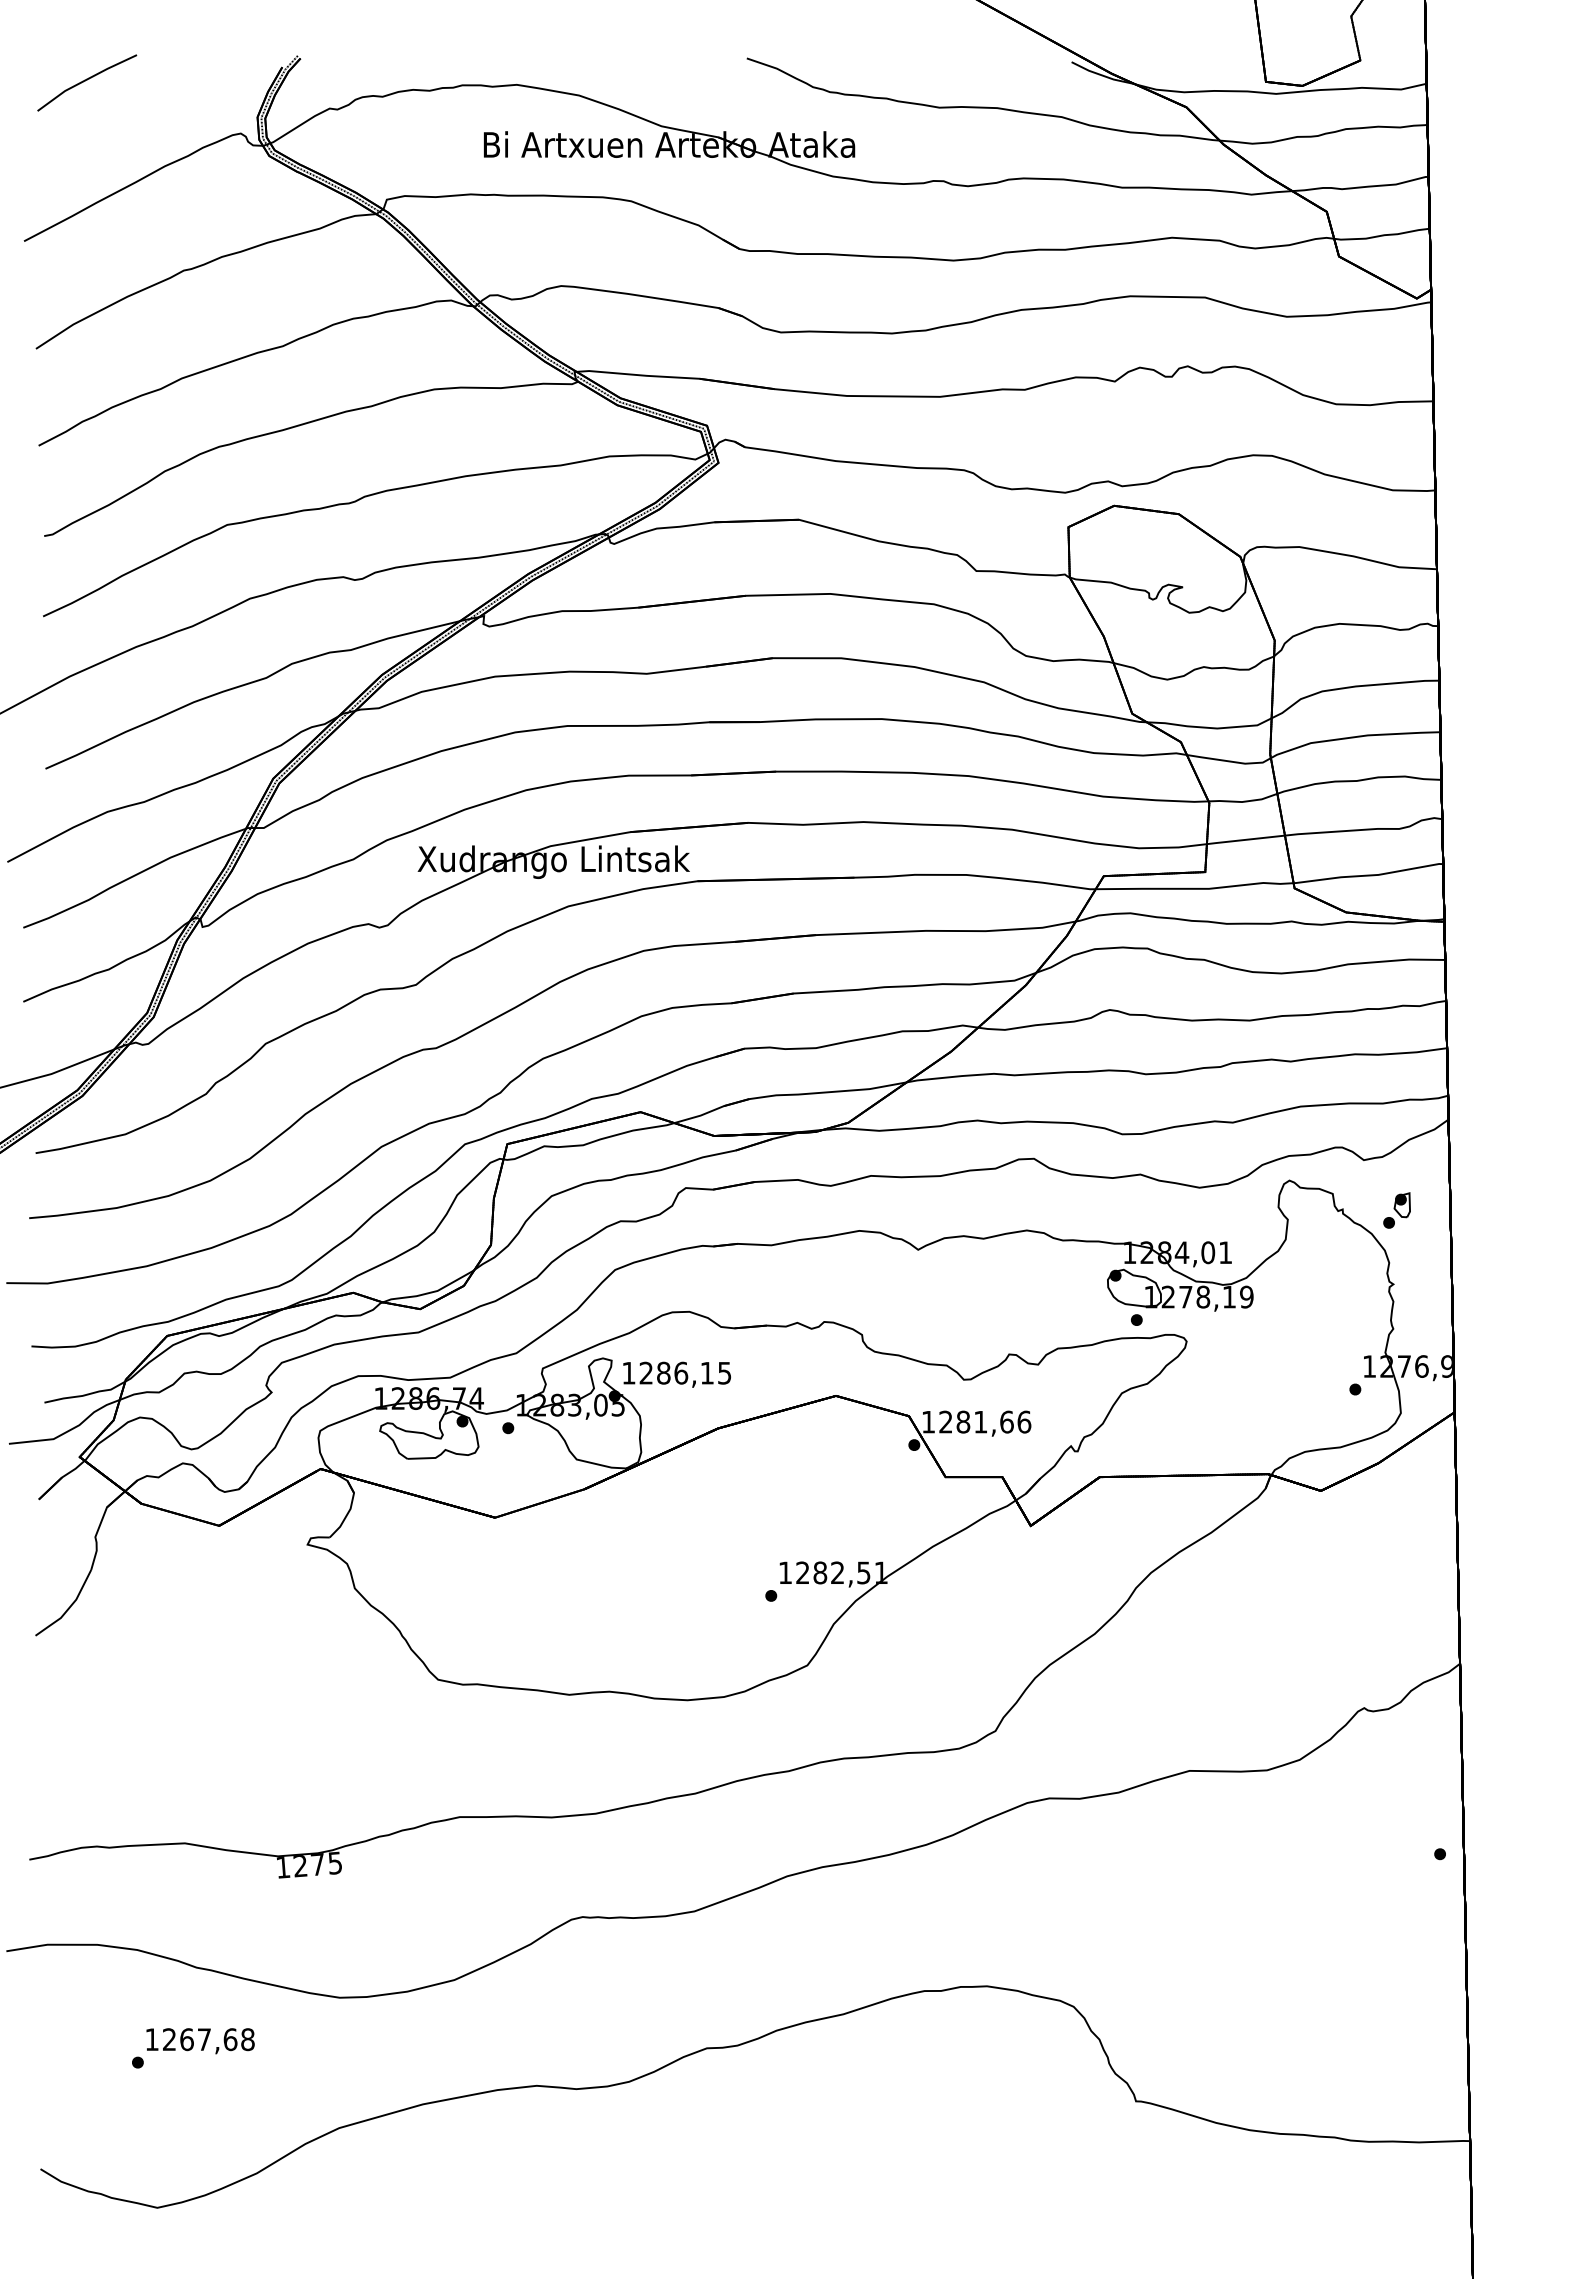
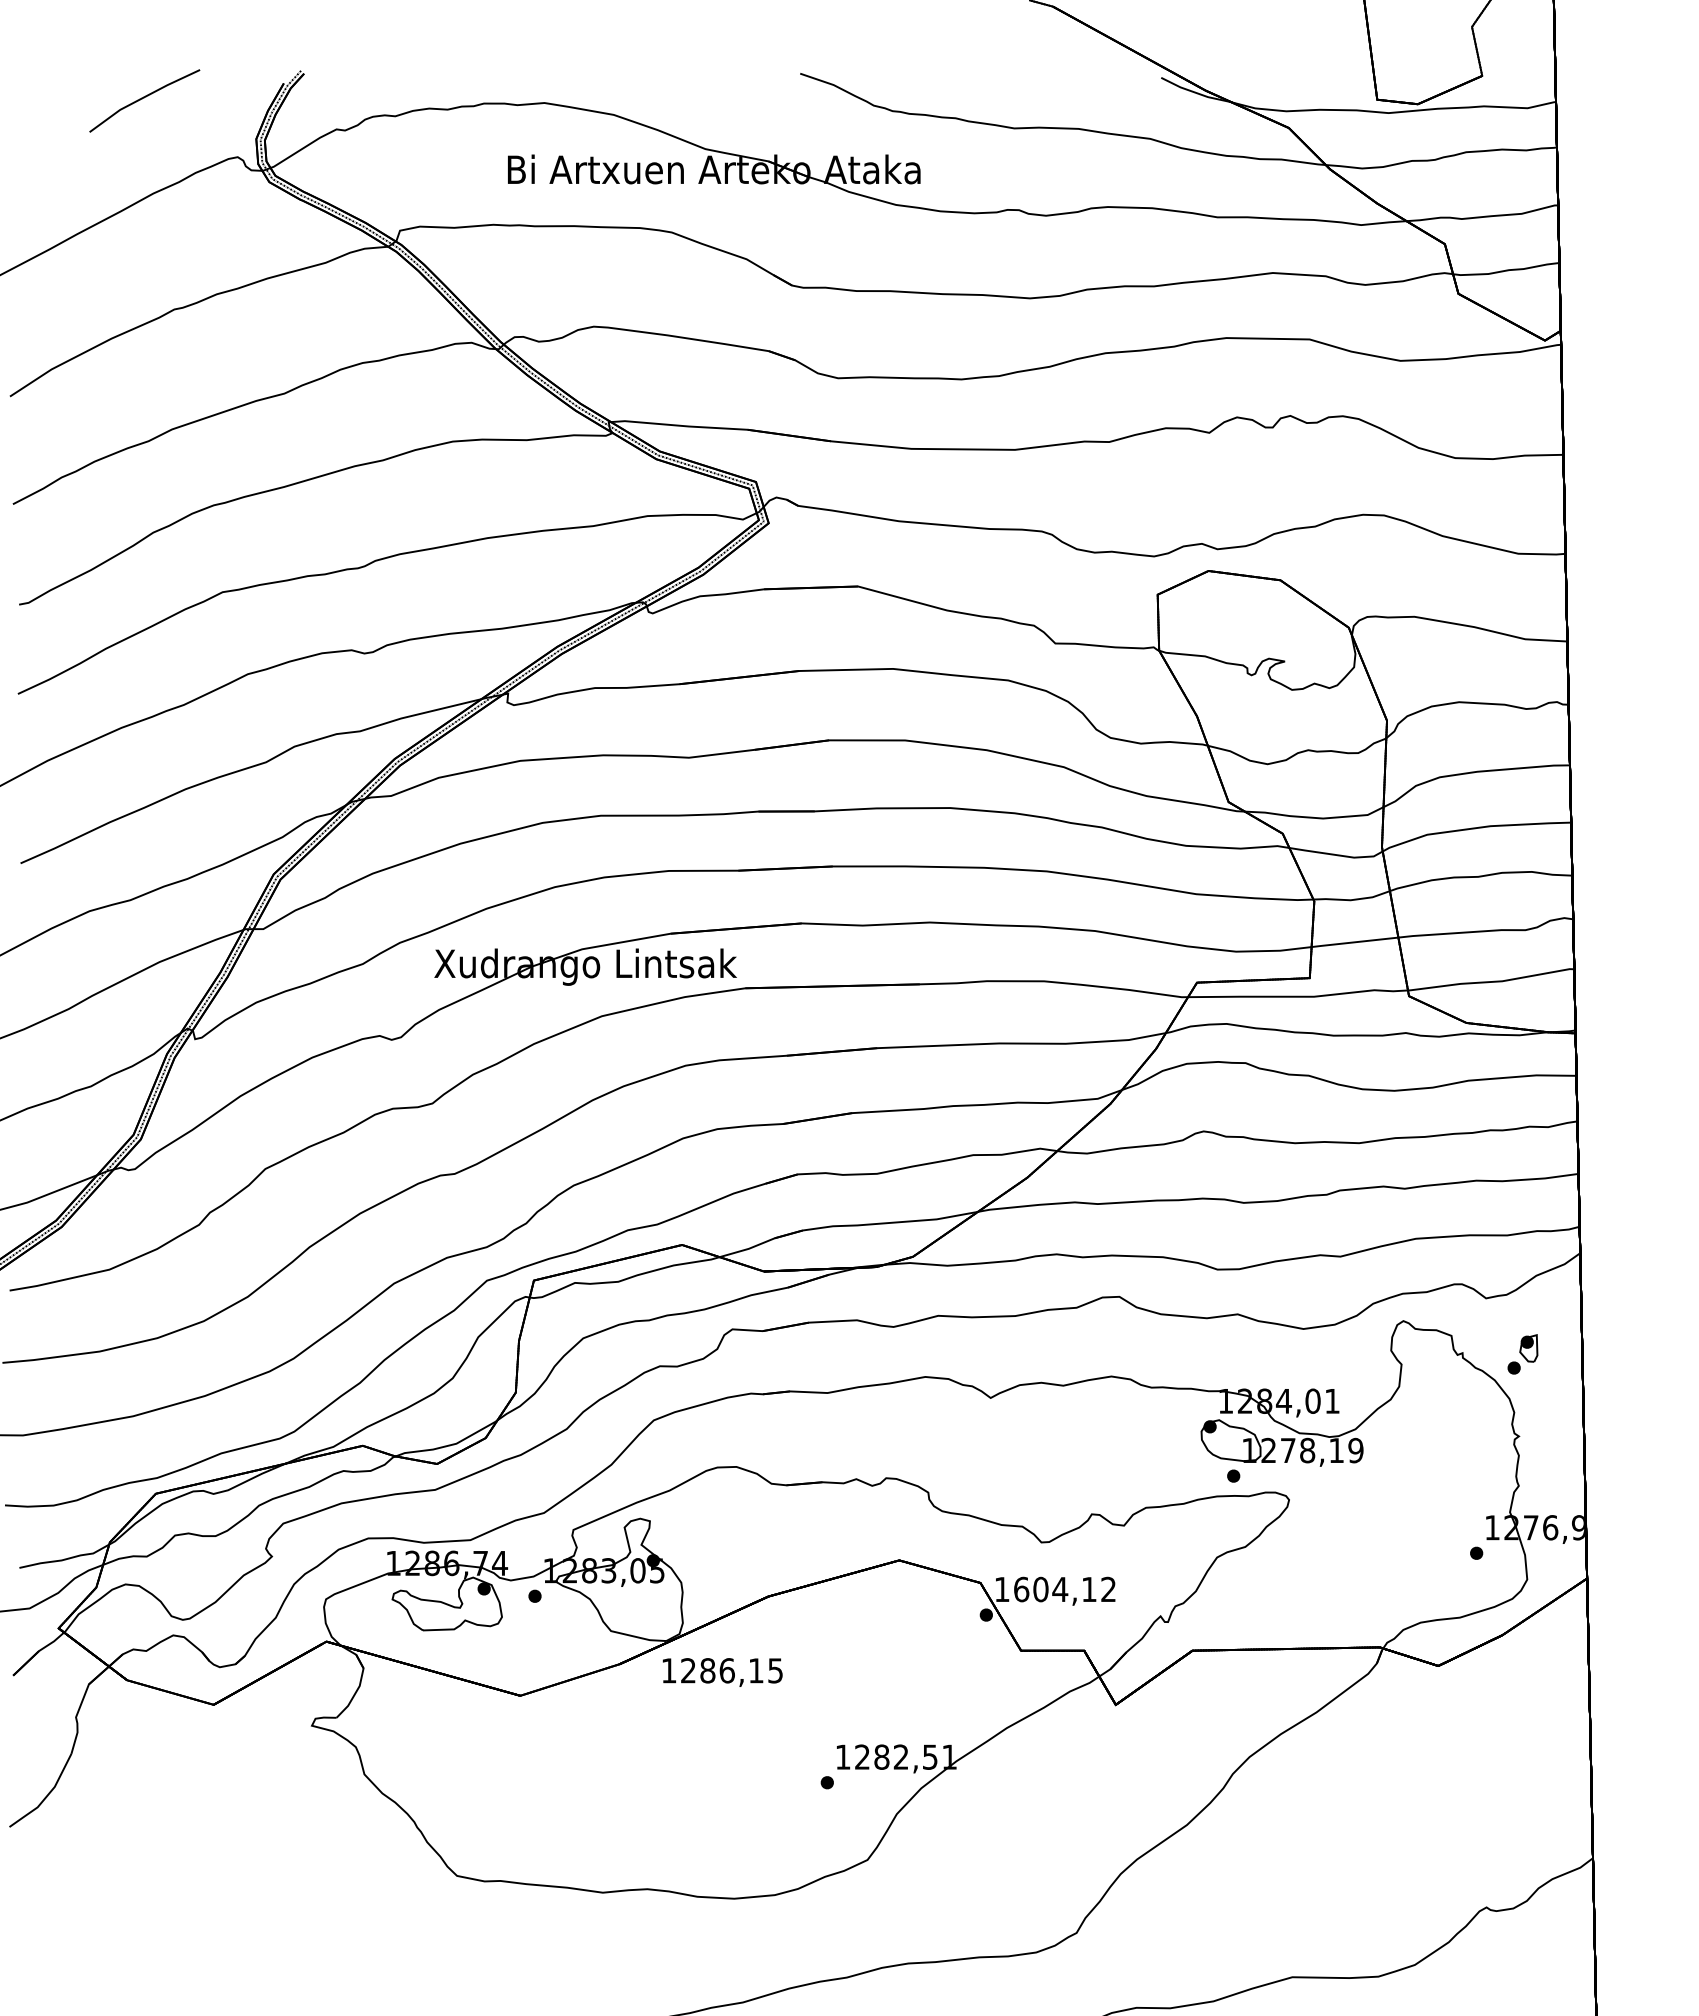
line: (87, 80) -> (145, 98), moved
text: (676, 1374) -> (722, 1672), moved
text: (985, 1421) -> (1065, 1588), 1281,66 -> 1604,12

